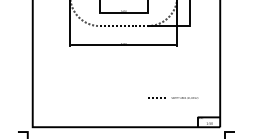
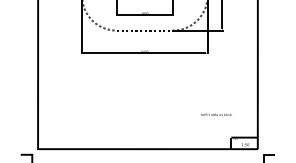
line: (156, 97) -> (183, 114), removed

